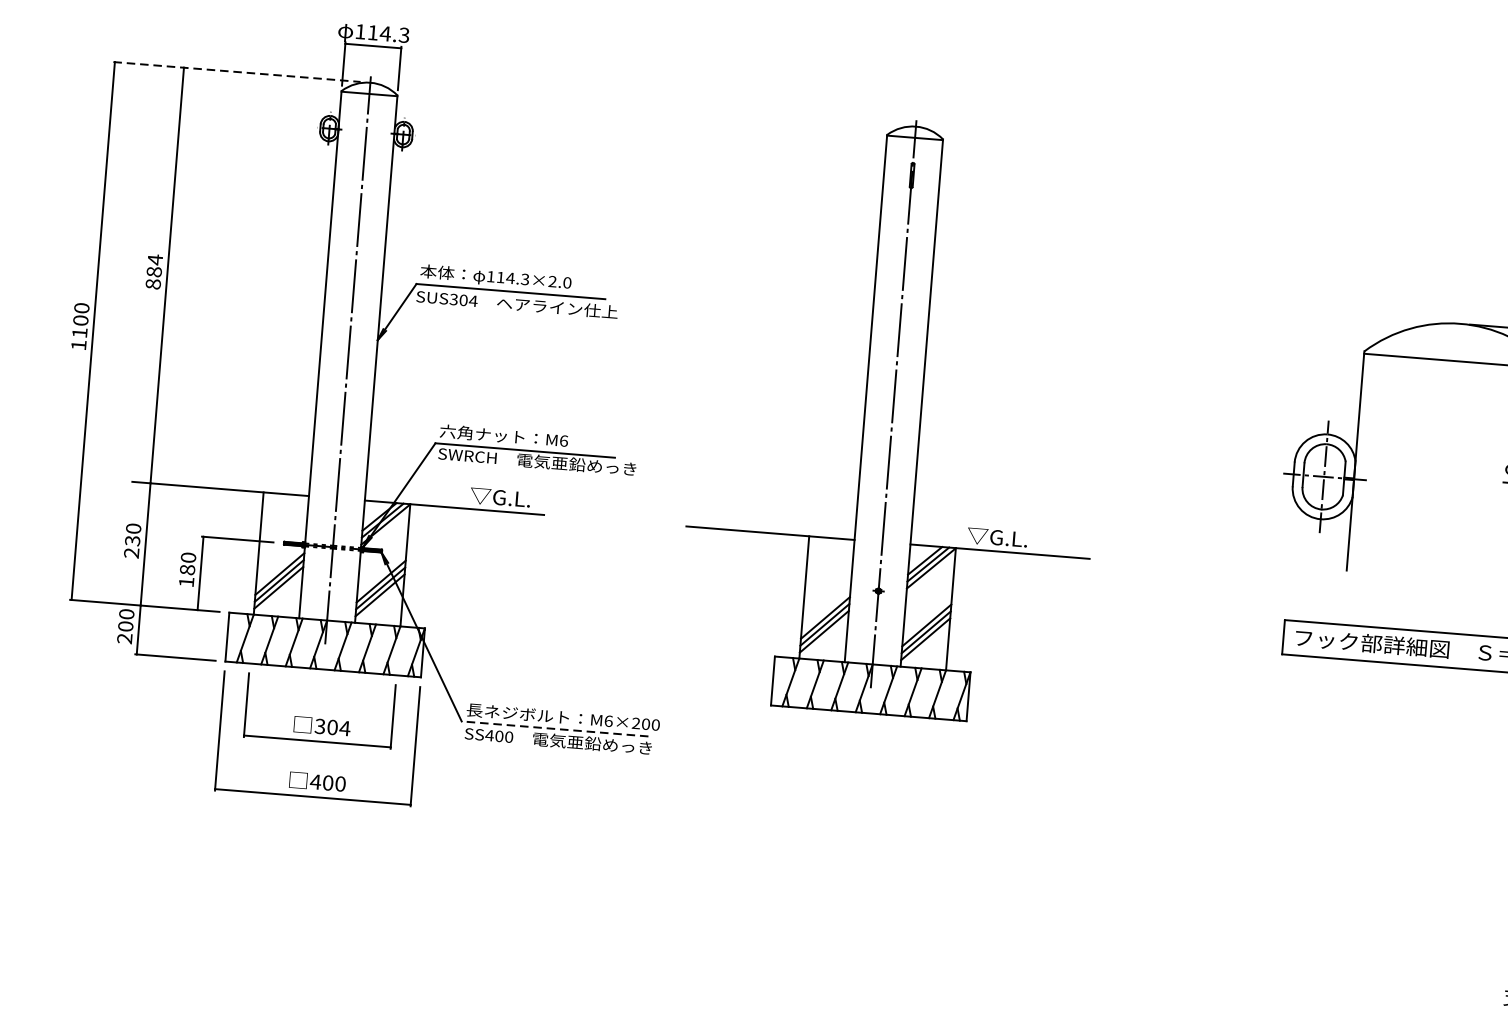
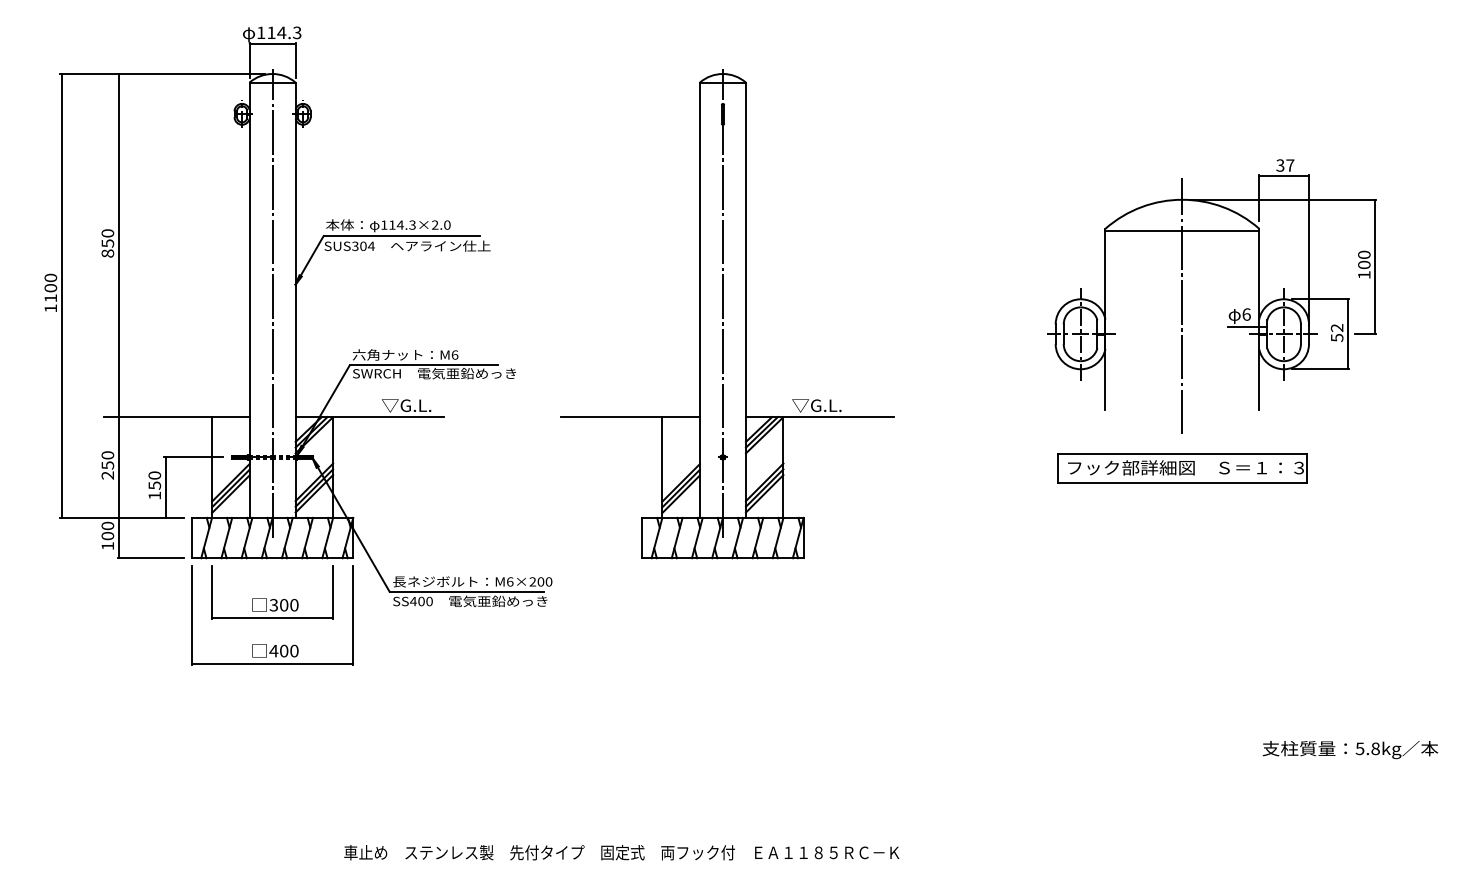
line: (237, 71) -> (162, 73), dashed -> solid
text: (154, 265) -> (107, 238), 884 -> 850
line: (1450, 453) -> (1182, 306), added
text: (132, 540) -> (107, 465), 230 -> 250
text: (187, 569) -> (154, 485), 180 -> 150
text: (124, 639) -> (107, 546), 200 -> 100
text: (343, 728) -> (293, 605), 304 -> 300
line: (554, 728) -> (466, 591), dashed -> solid

